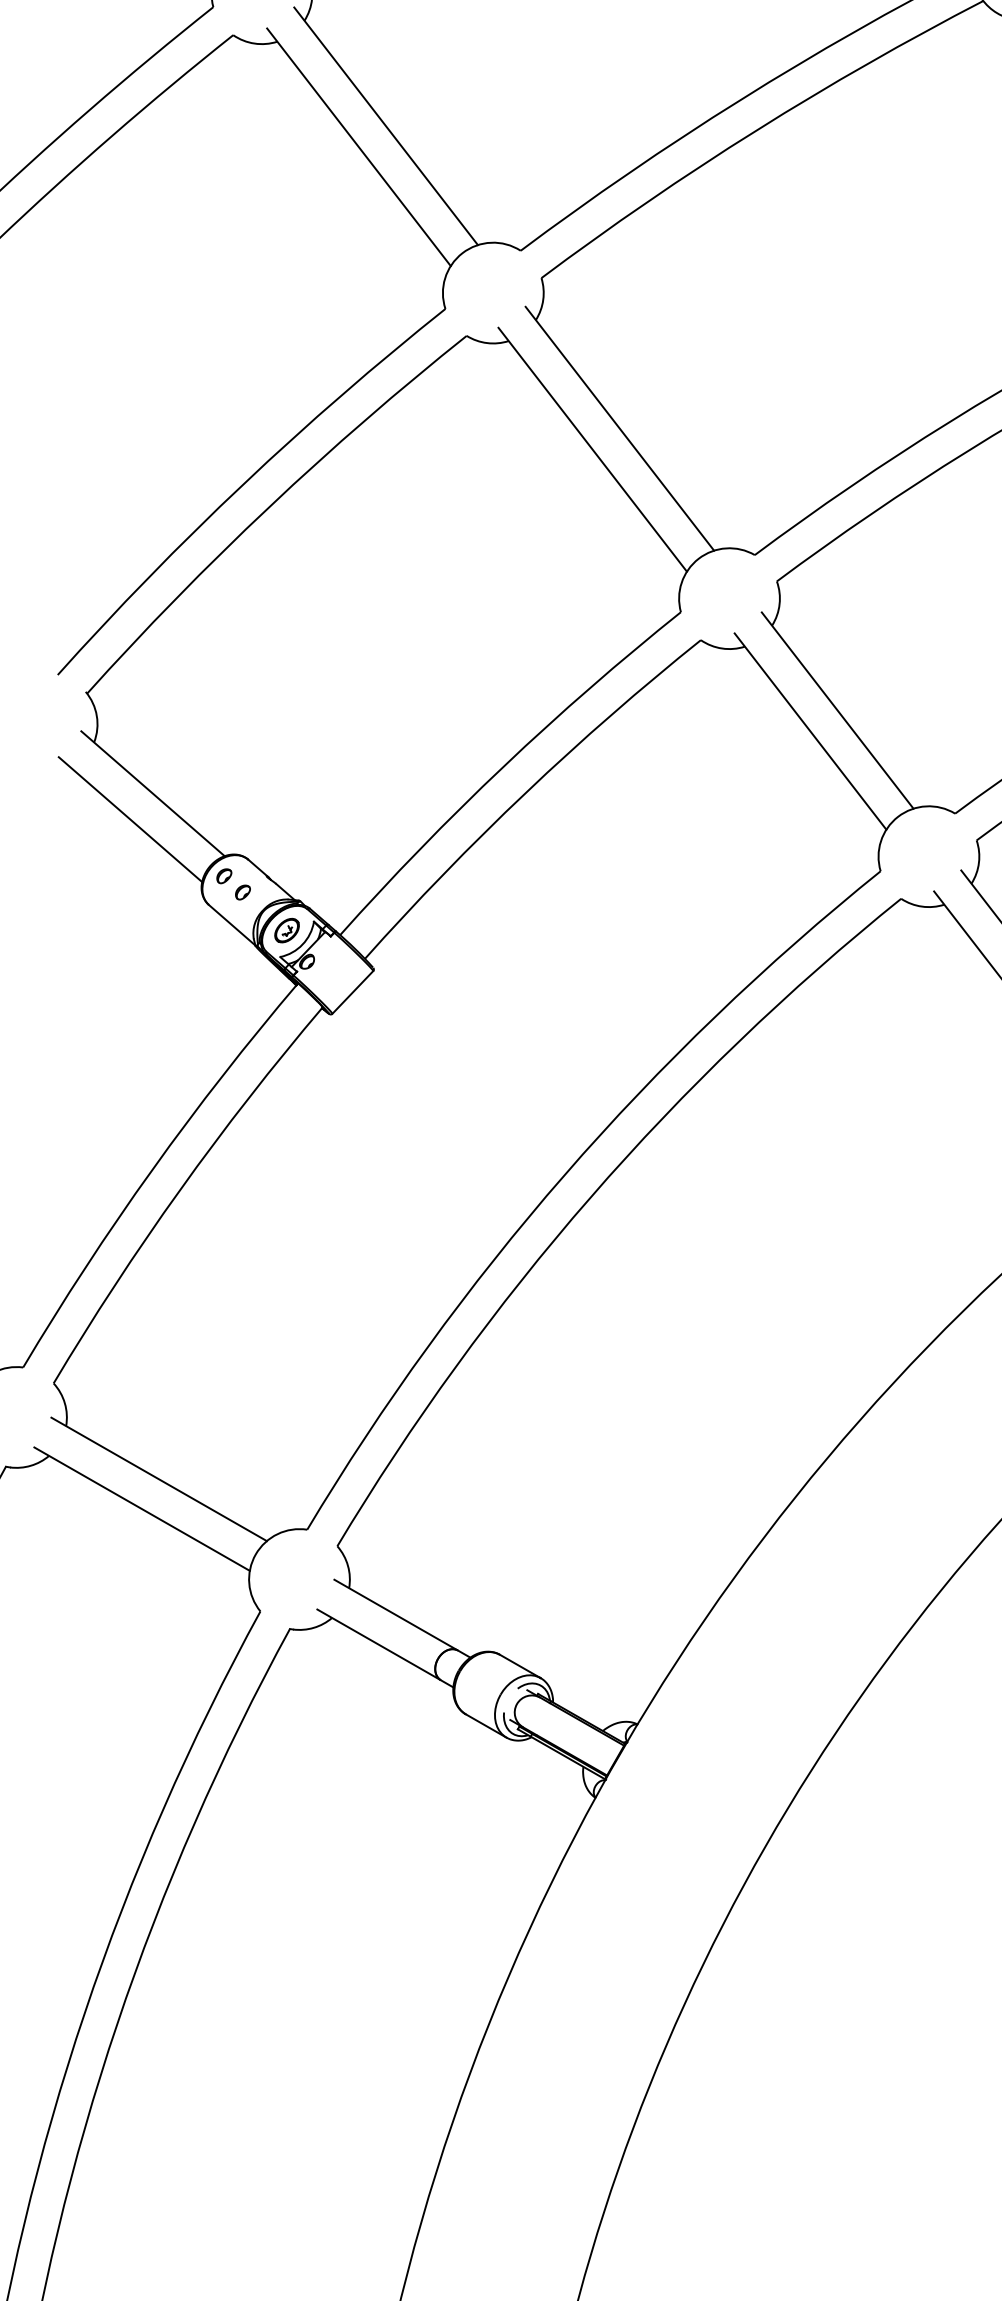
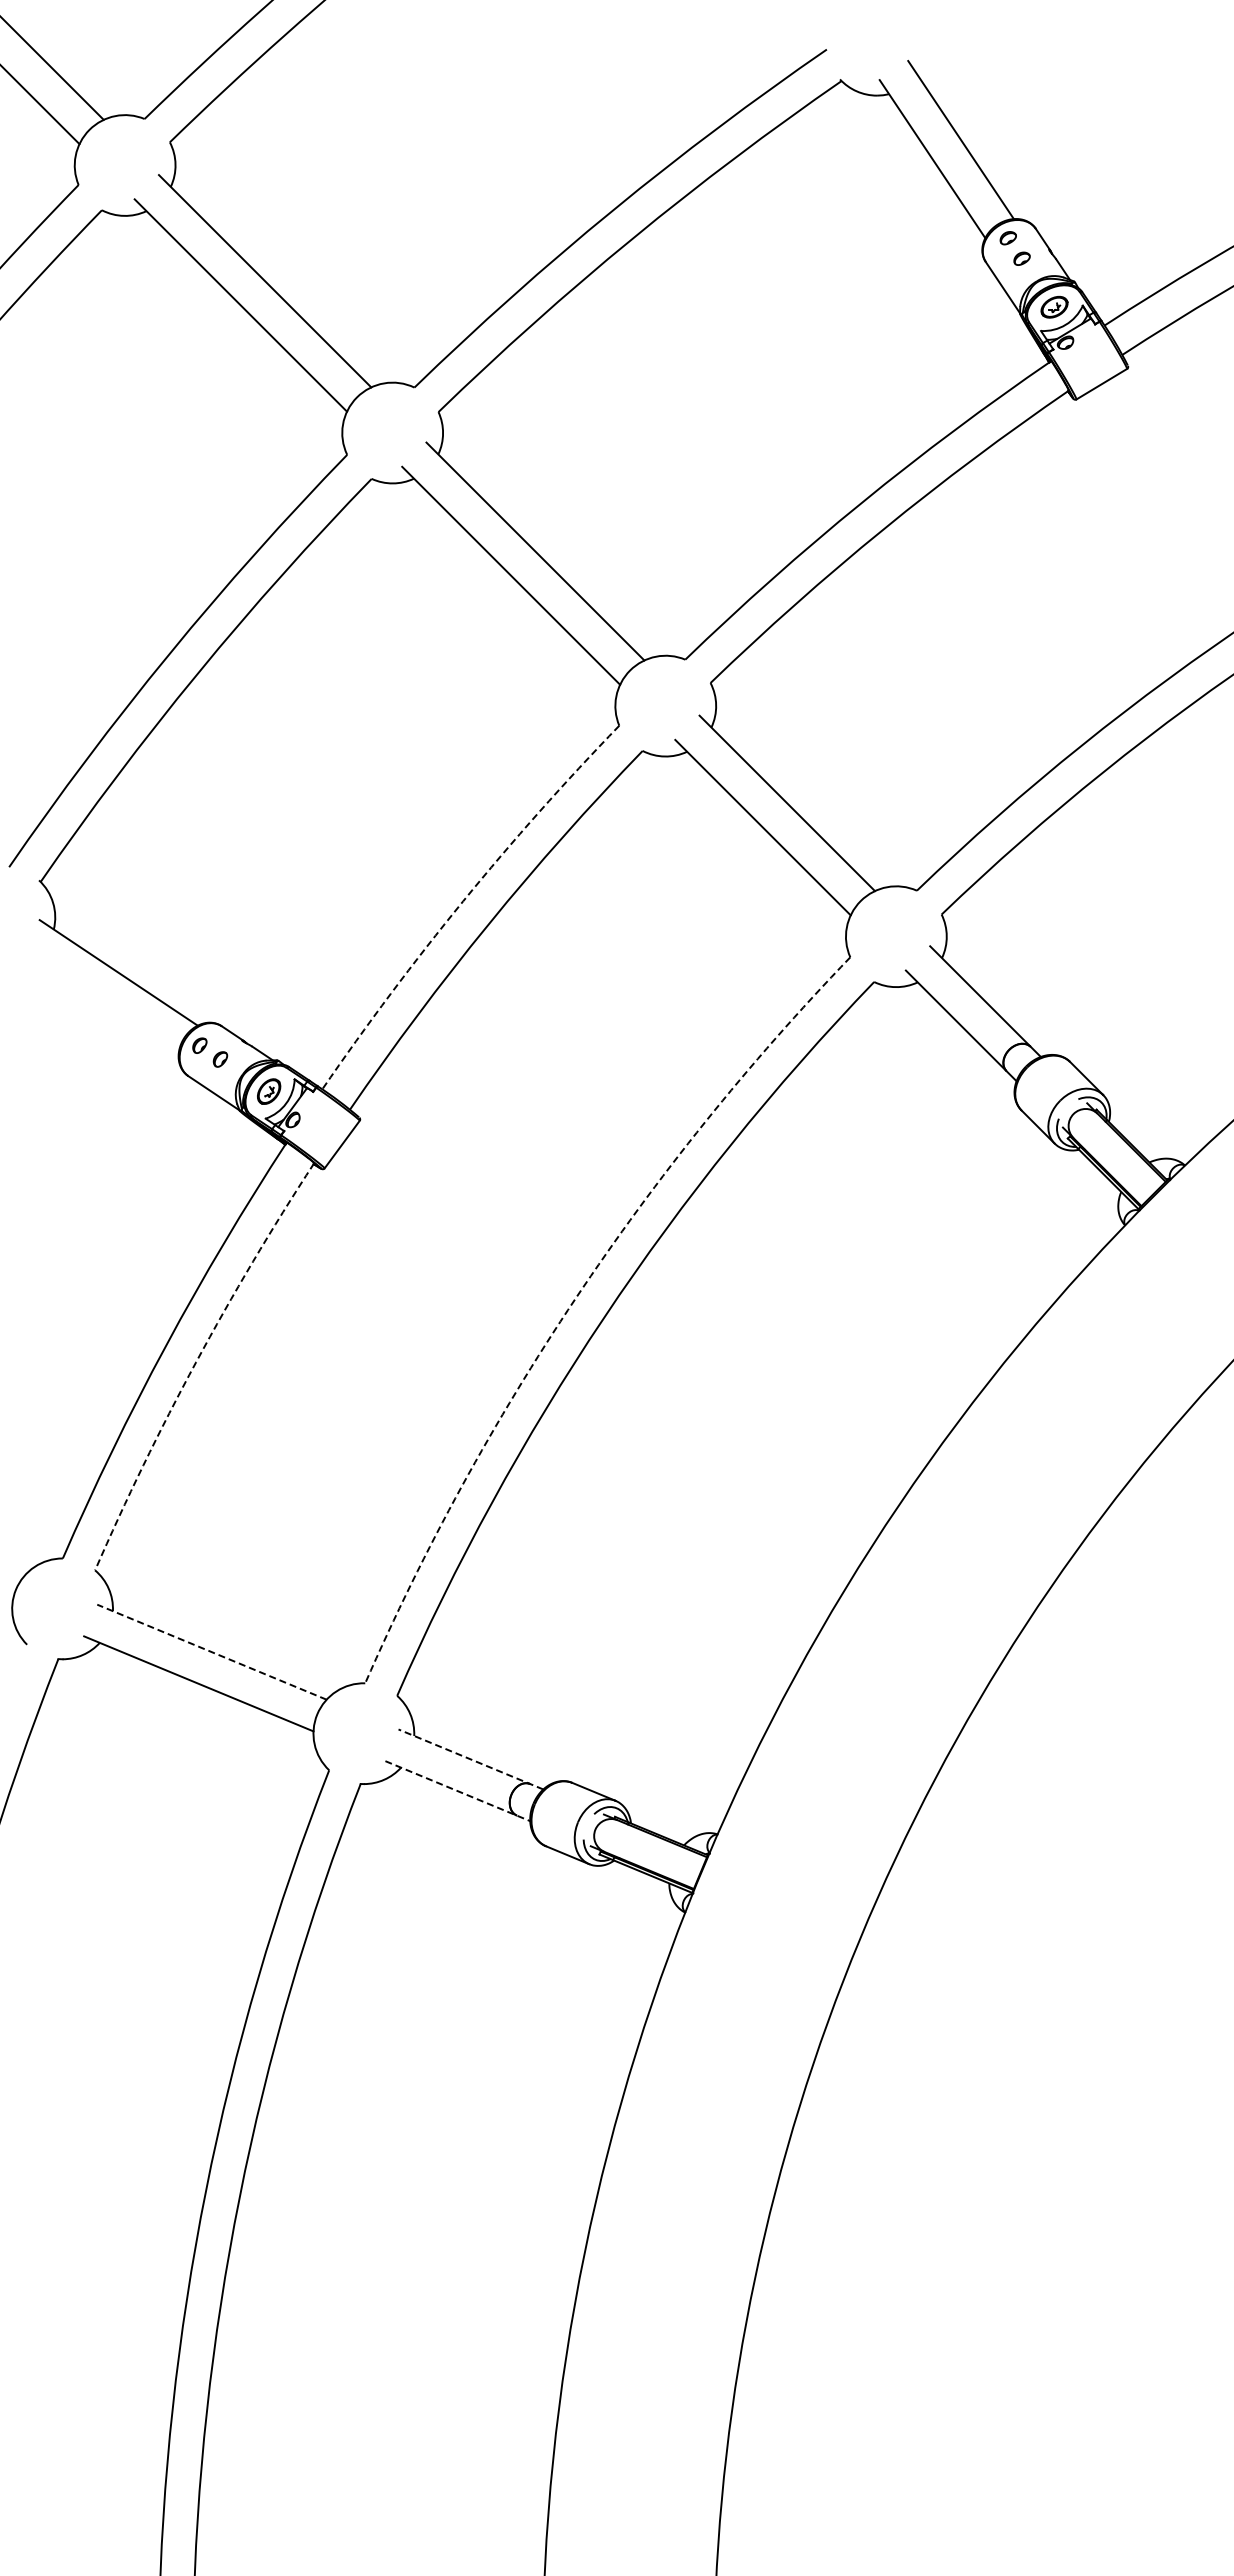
arc: (504, 766) -> (463, 901), solid -> dashed
line: (130, 819) -> (99, 1001), removed
arc: (564, 1174) -> (575, 1298), solid -> dashed
arc: (180, 1190) -> (196, 1362), solid -> dashed
line: (158, 1478) -> (211, 1651), solid -> dashed
line: (401, 1618) -> (470, 1759), solid -> dashed
line: (386, 1648) -> (458, 1791), solid -> dashed

